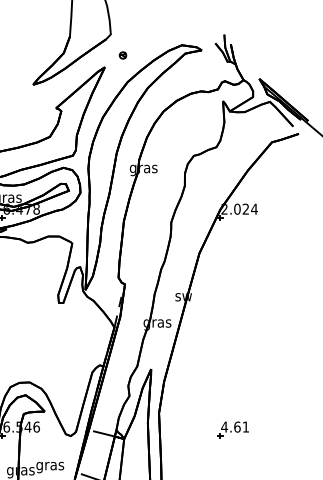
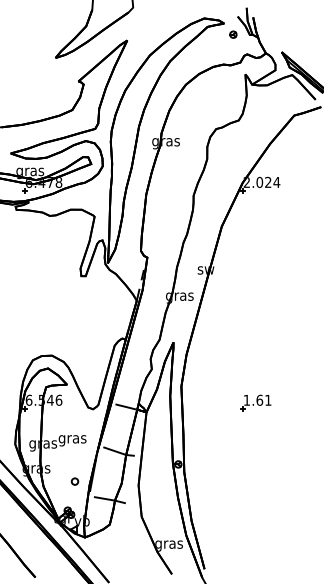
part: (123, 55) -> (233, 34), moved
text: (224, 426) -> (246, 399), 4.61 -> 1.61

